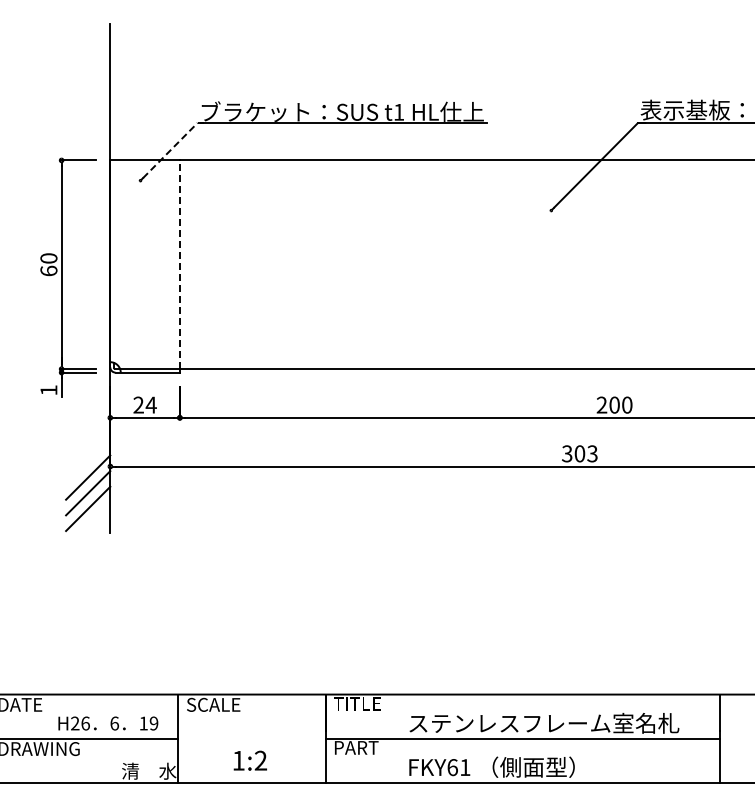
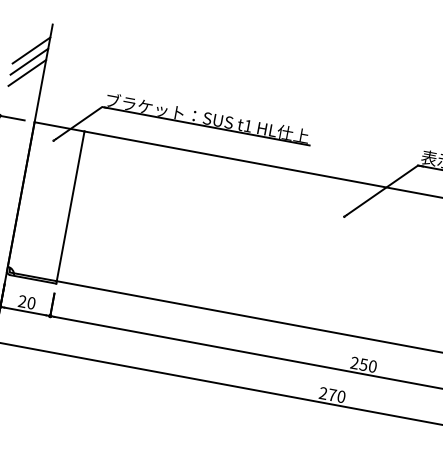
line: (88, 64) -> (31, 50), added
line: (88, 80) -> (29, 62), added
line: (88, 95) -> (27, 72), added
line: (173, 147) -> (81, 121), dashed -> solid
line: (179, 264) -> (70, 206), dashed -> solid
text: (150, 404) -> (31, 302), 24 -> 20
text: (614, 404) -> (363, 364), 200 -> 250
text: (579, 453) -> (332, 394), 303 -> 270

